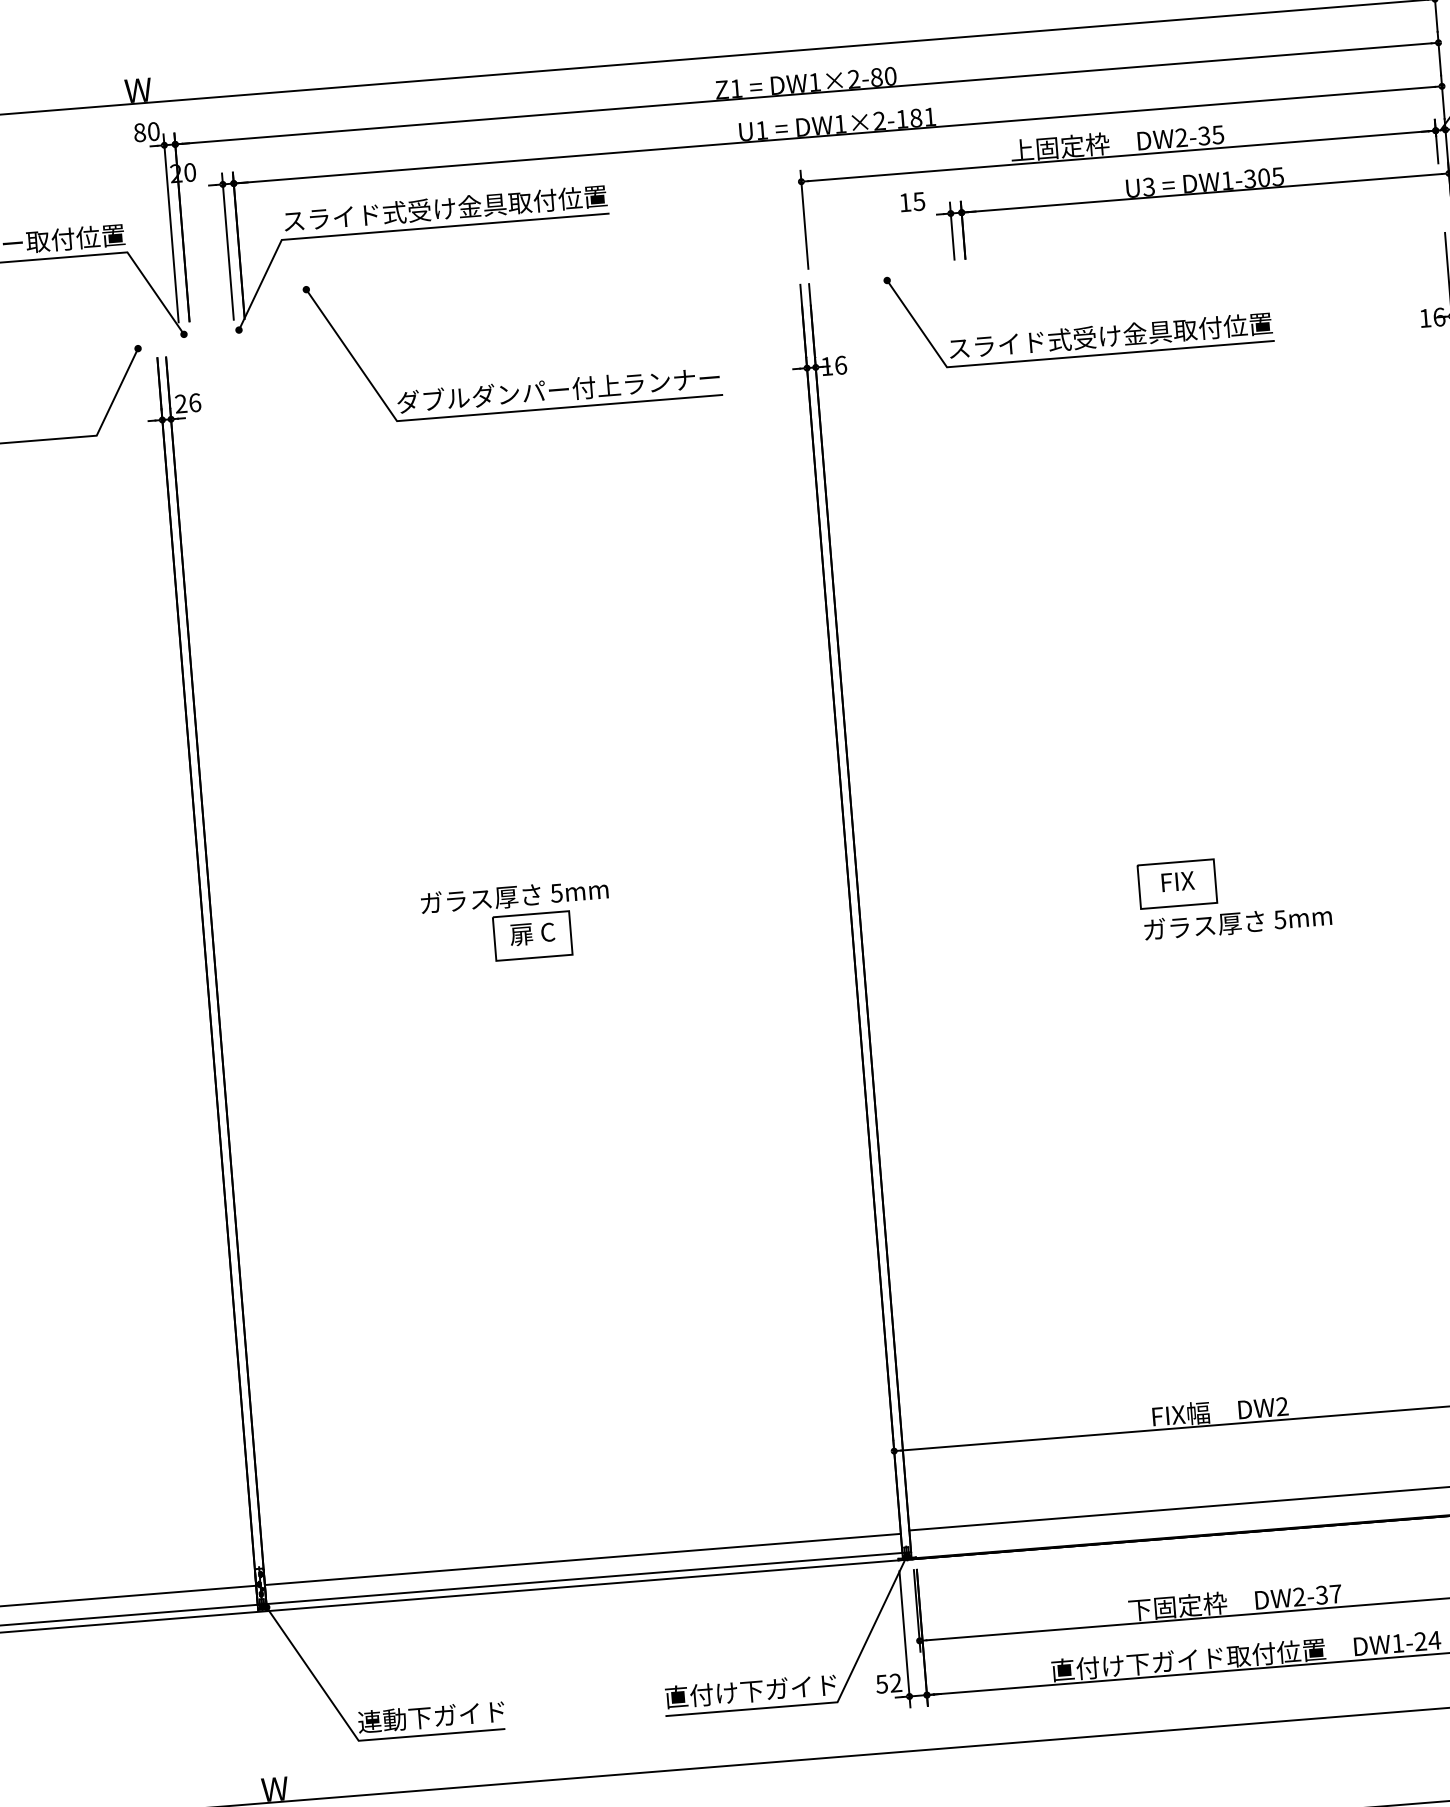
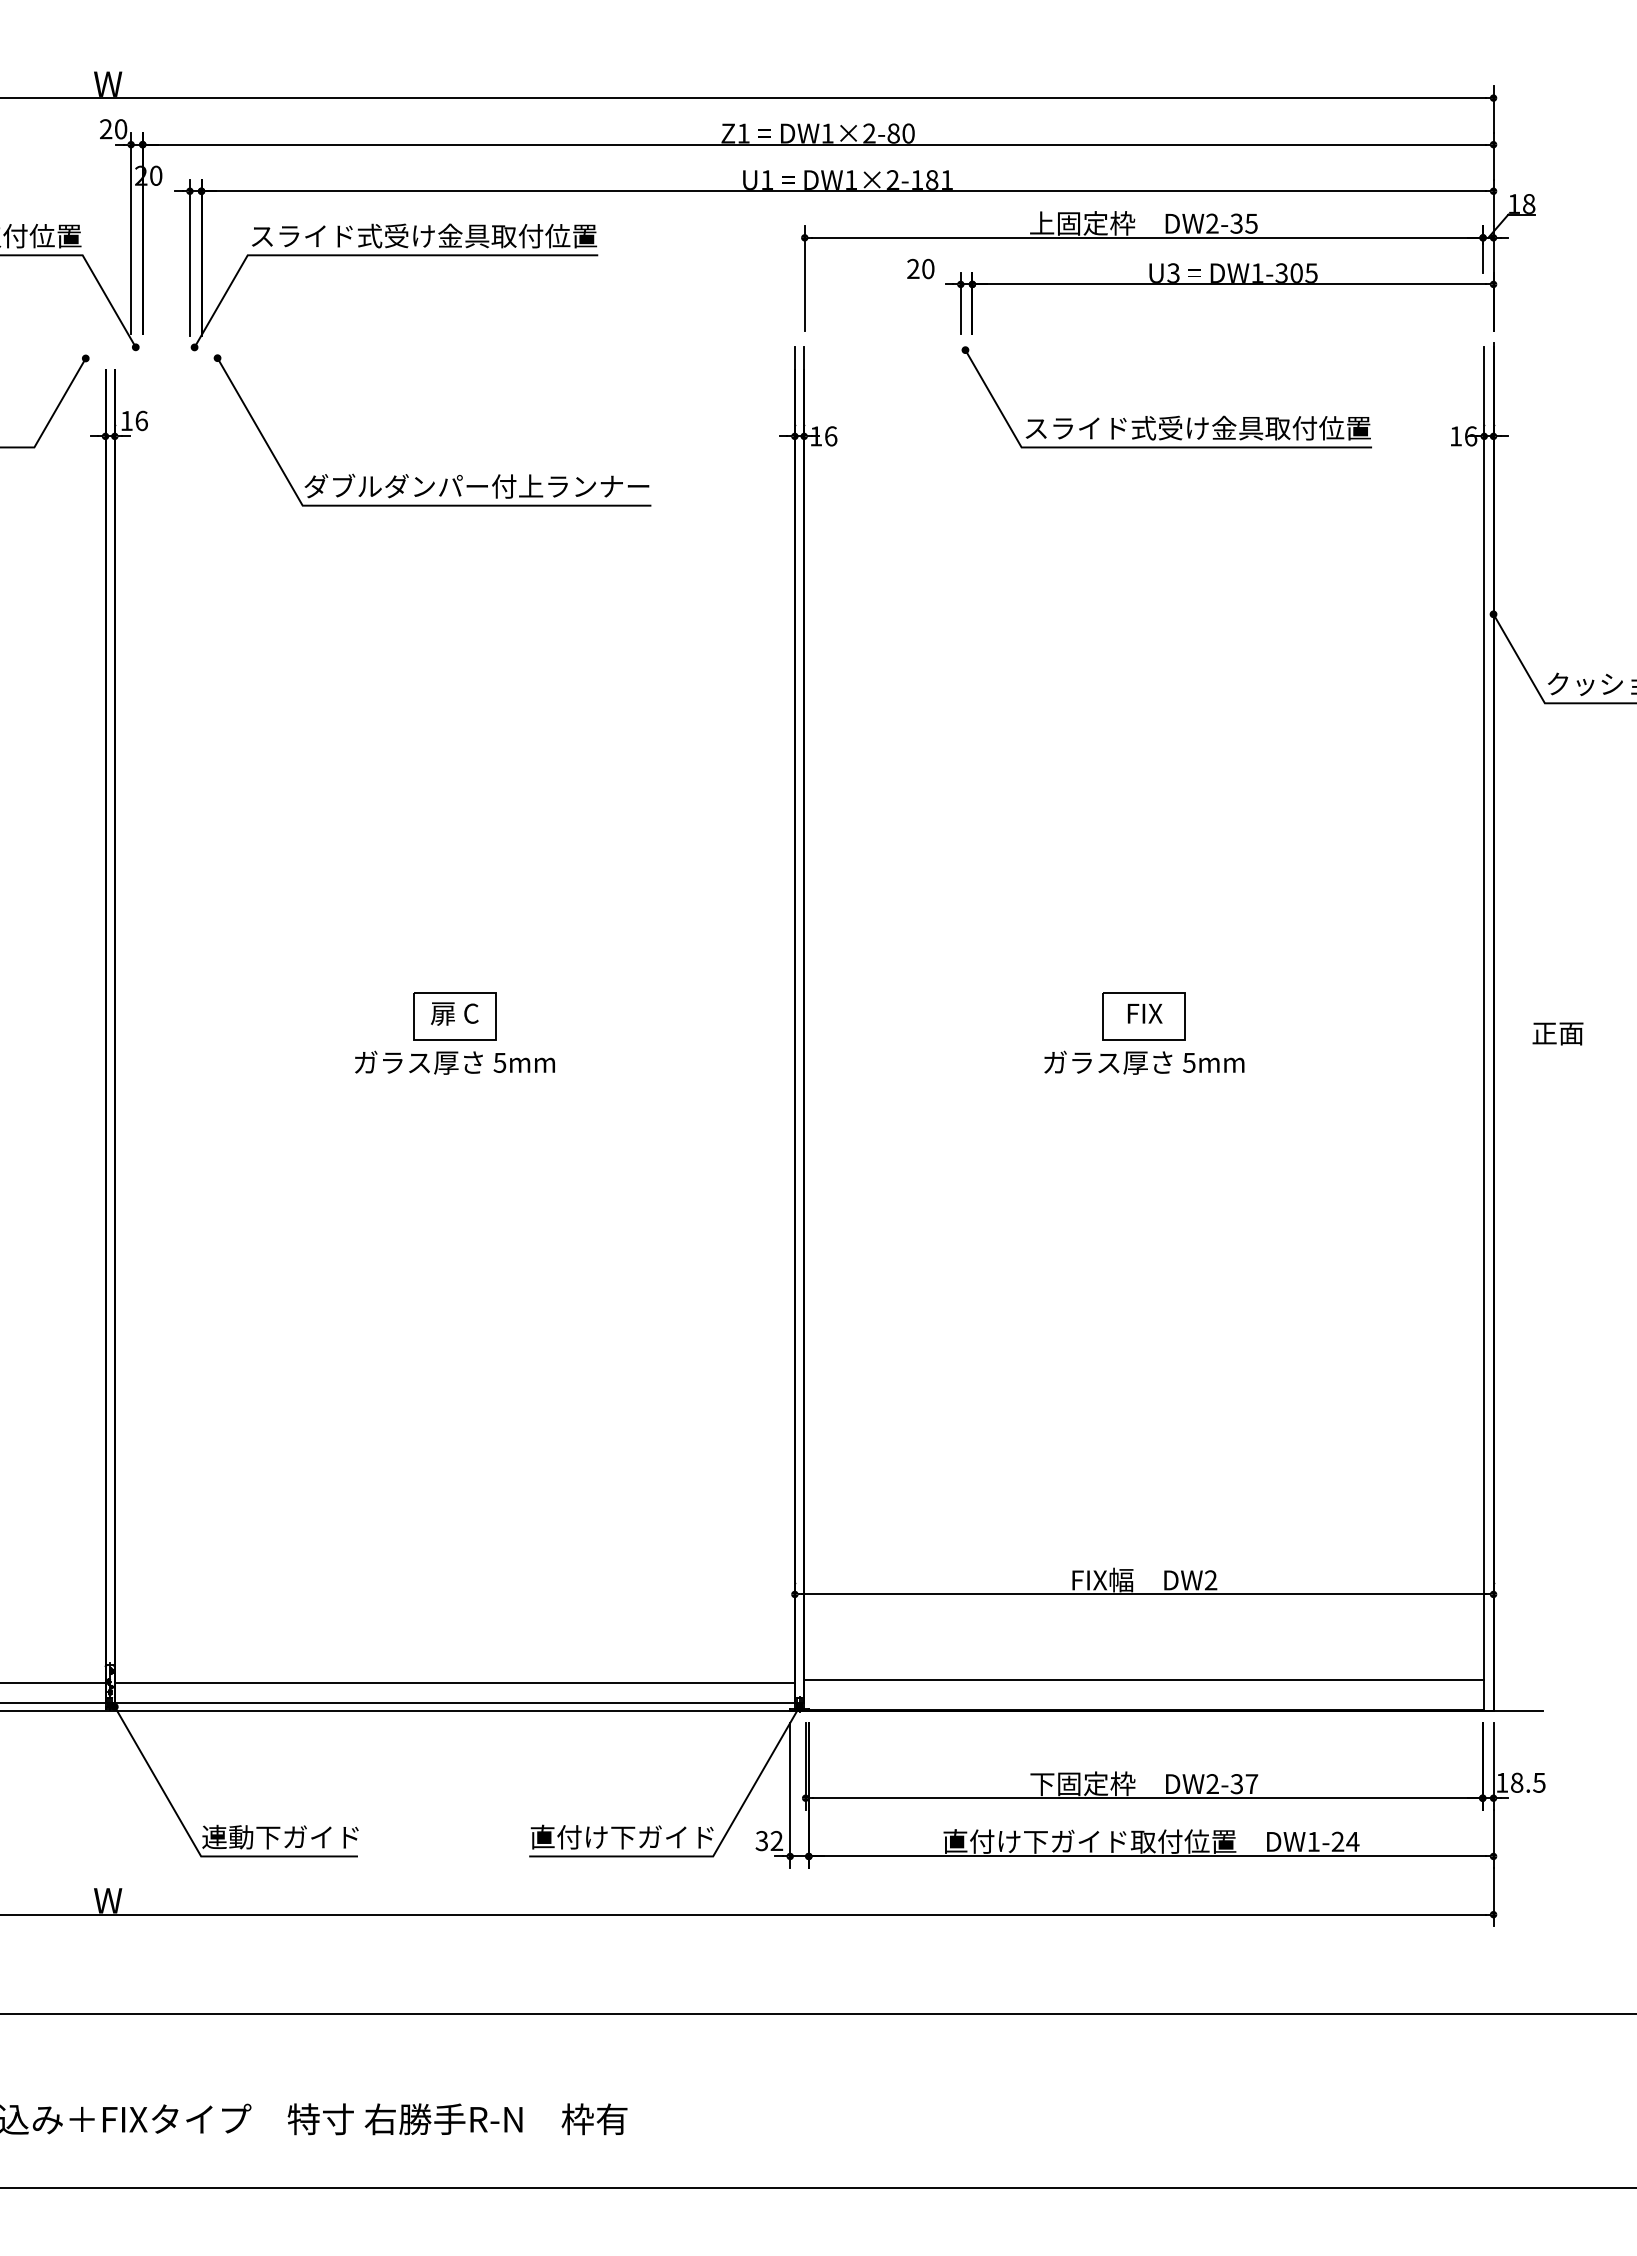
text: (140, 132) -> (106, 129), 80 -> 20
text: (911, 201) -> (920, 268), 15 -> 20
part: (1083, 327) -> (1170, 416), moved
part: (502, 386) -> (417, 477), moved
text: (180, 403) -> (126, 420), 26 -> 16
text: (514, 896) -> (454, 1062), moved
text: (1238, 922) -> (1144, 1062), moved
text: (882, 1683) -> (762, 1840), 52 -> 32

